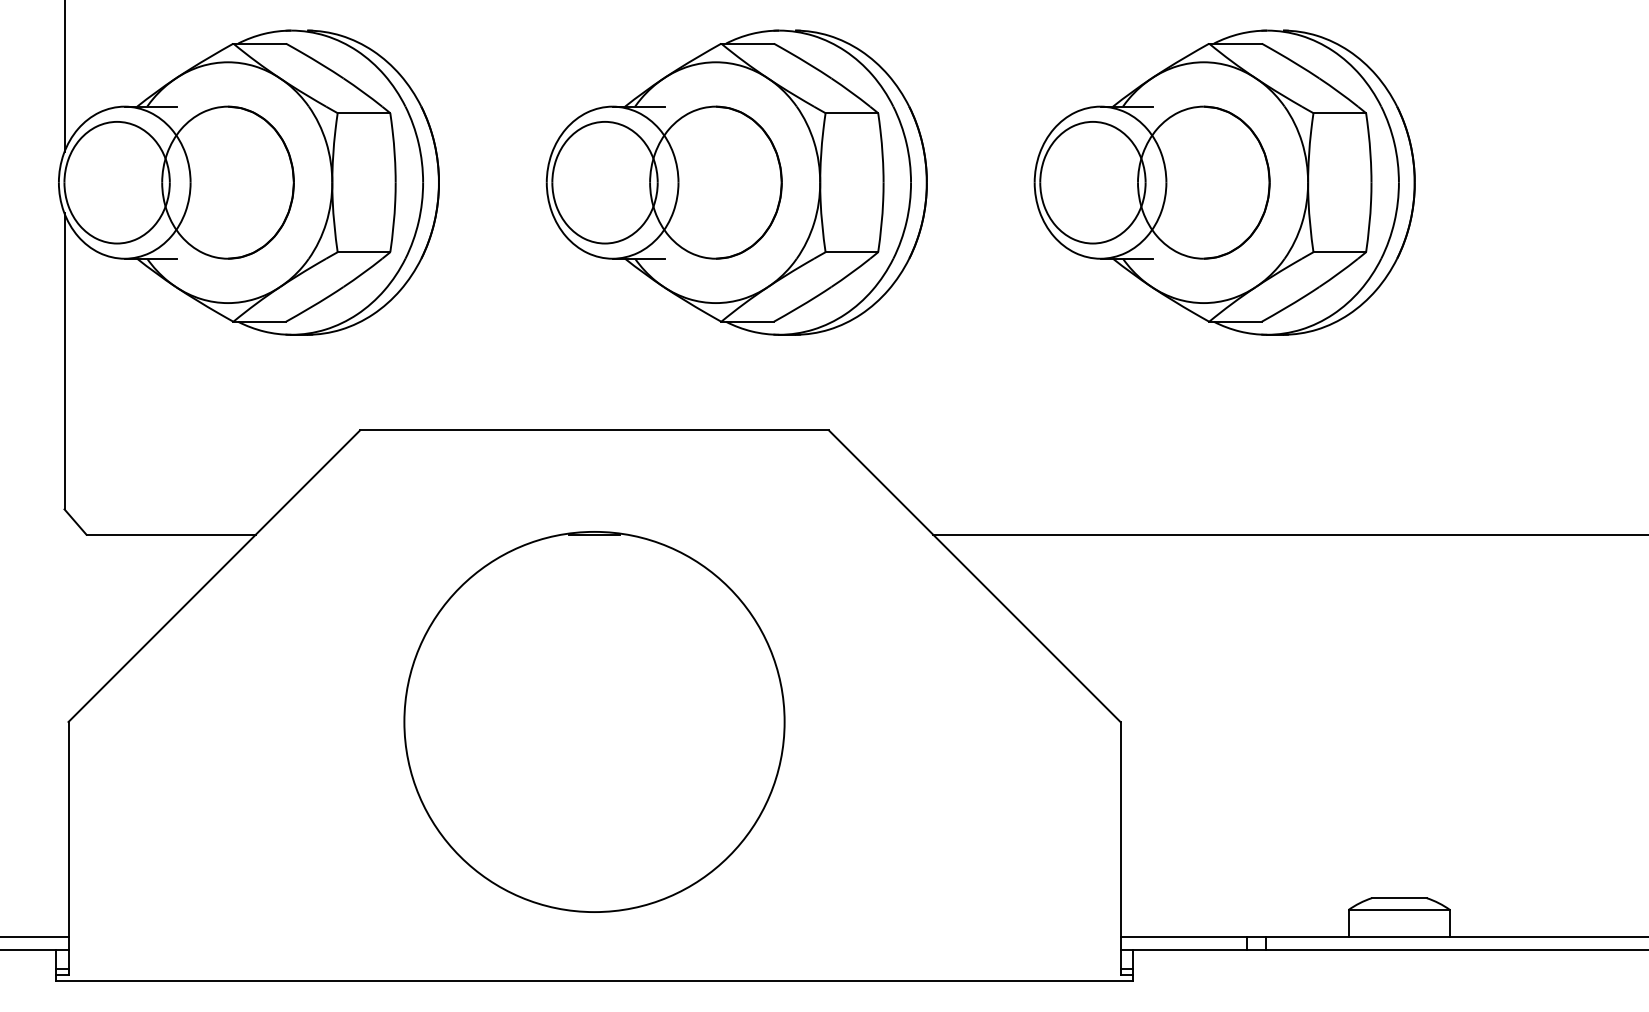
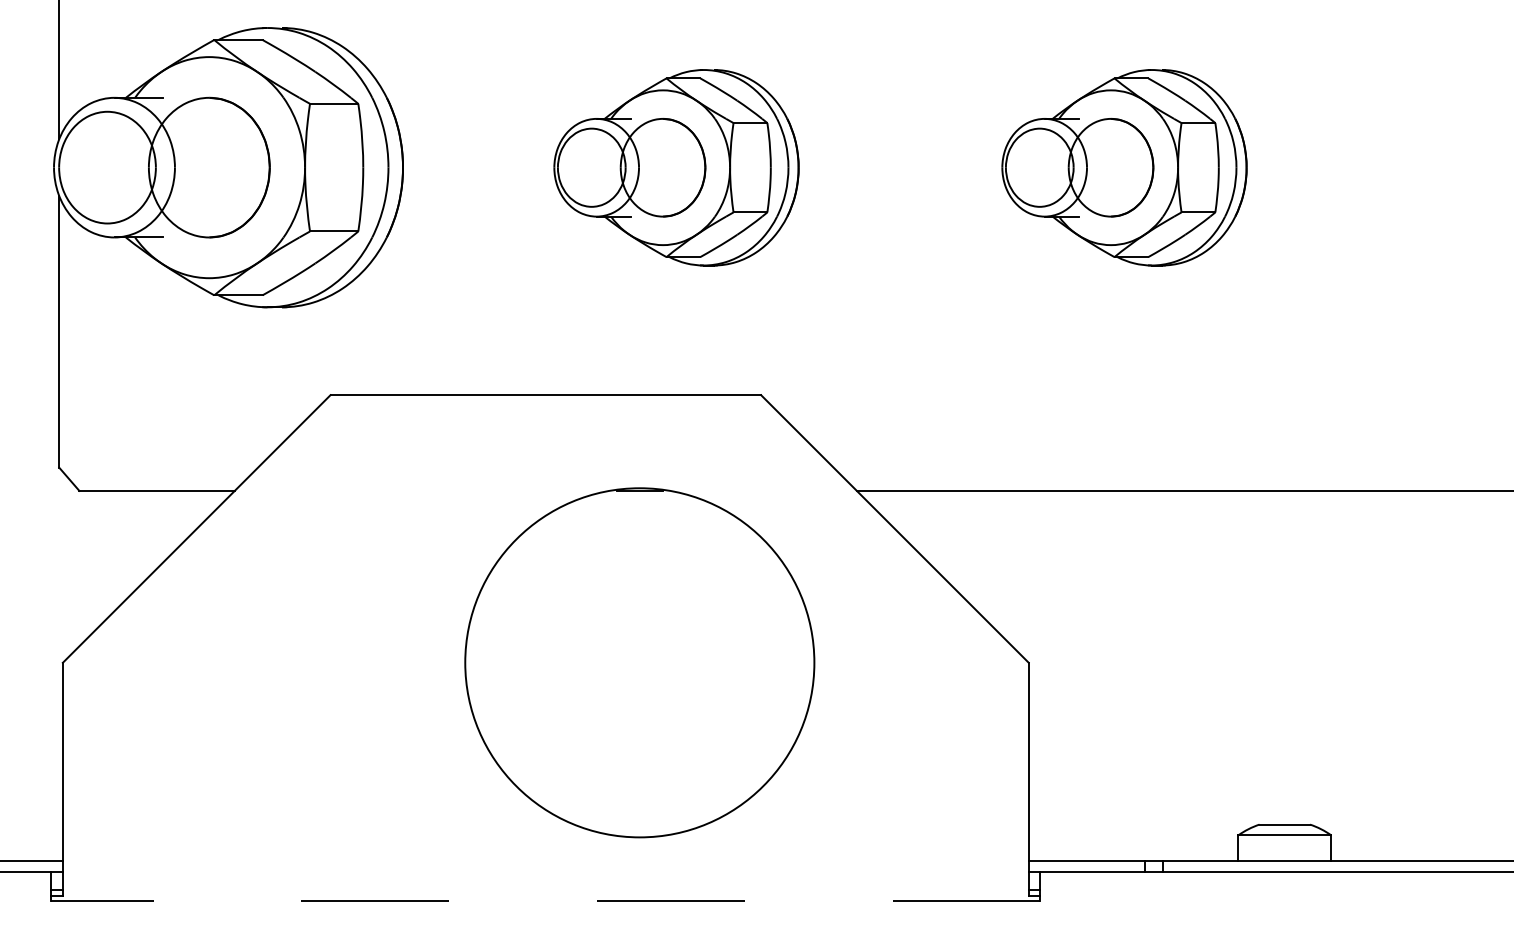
part: (736, 182) -> (676, 167), size x0.7
part: (1224, 182) -> (1124, 167), size x0.7
part: (594, 721) -> (639, 662), moved
line: (594, 980) -> (545, 900), solid -> dashed

